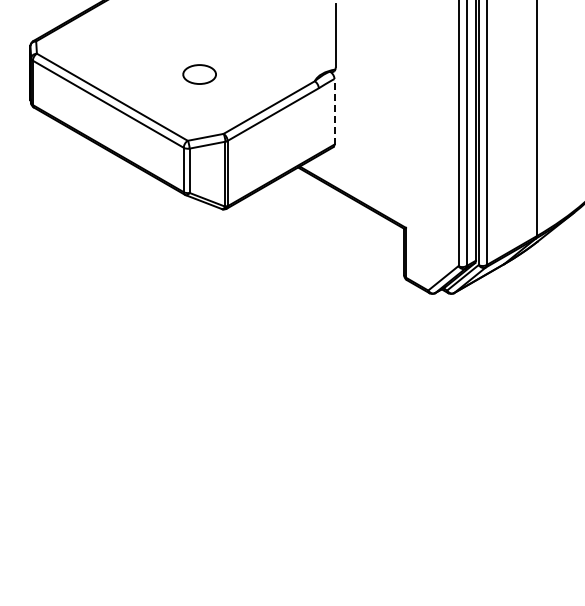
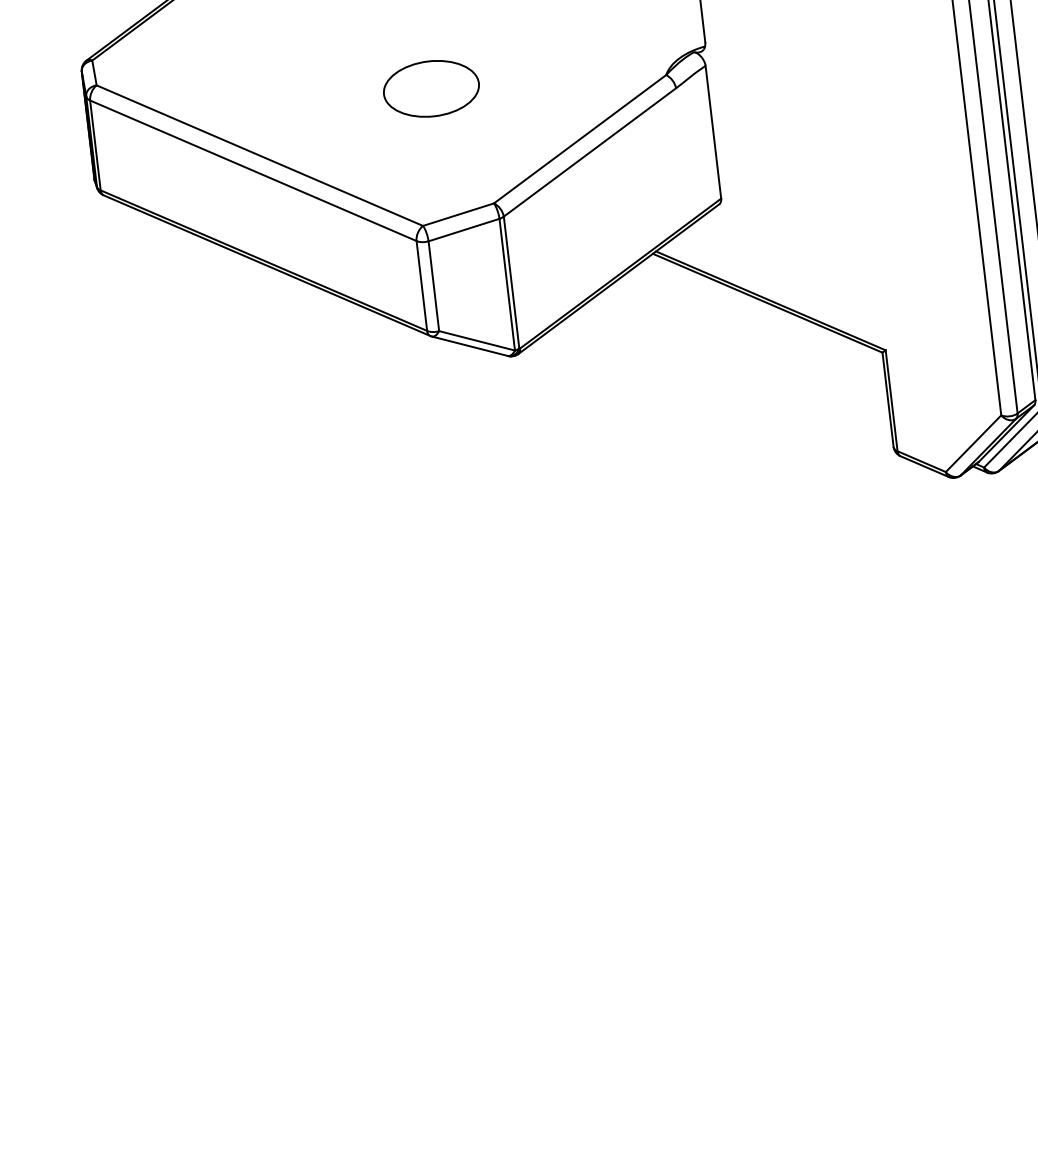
part: (199, 74) -> (430, 88), size x1.43
line: (334, 111) -> (713, 131), dashed -> solid

